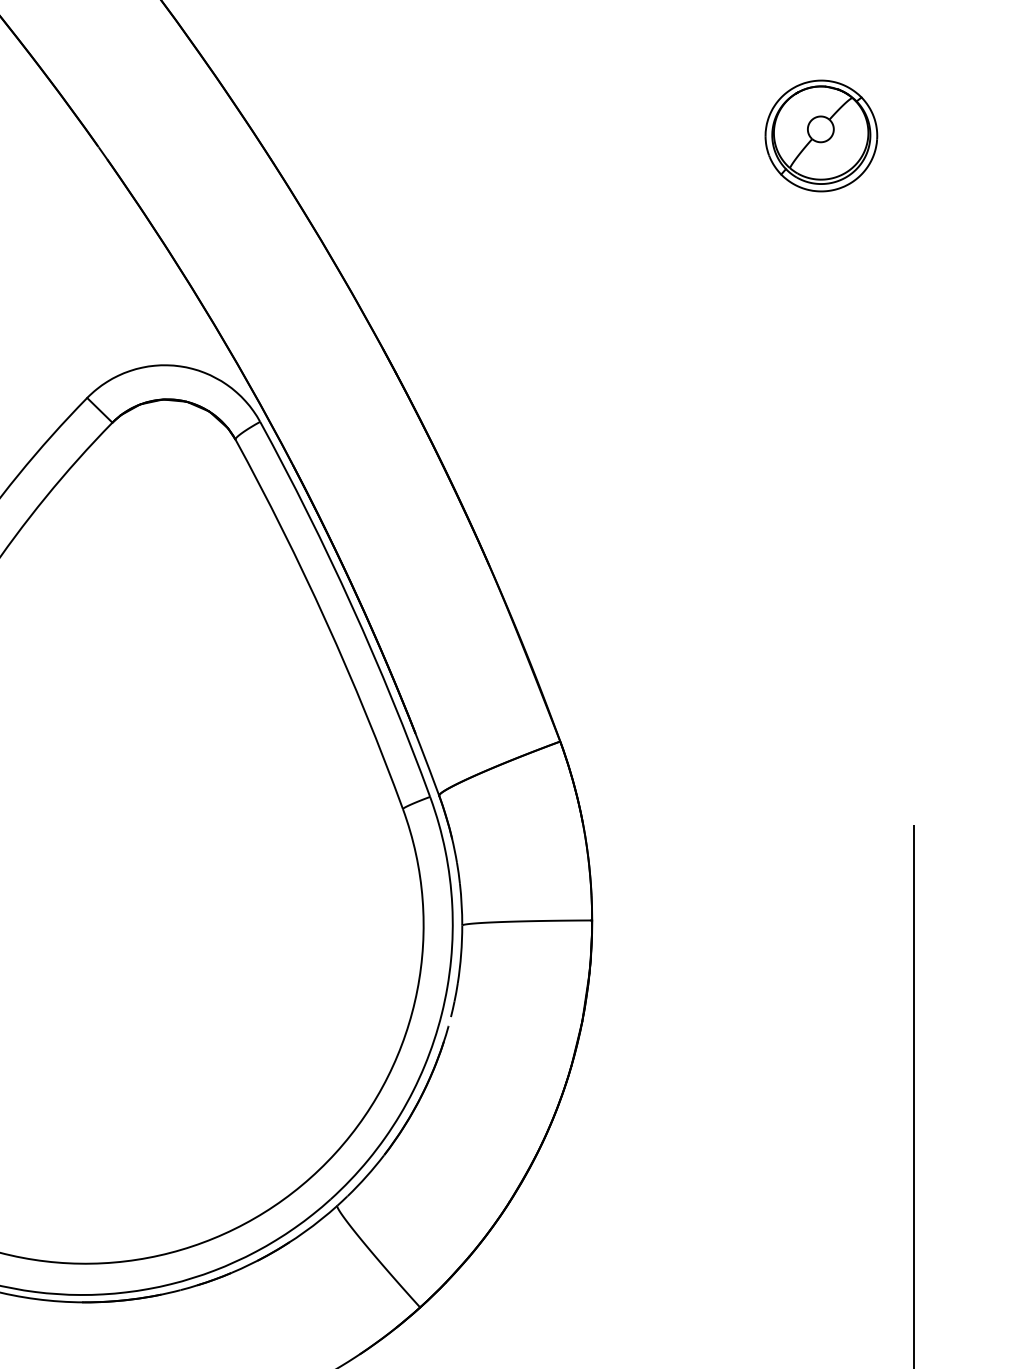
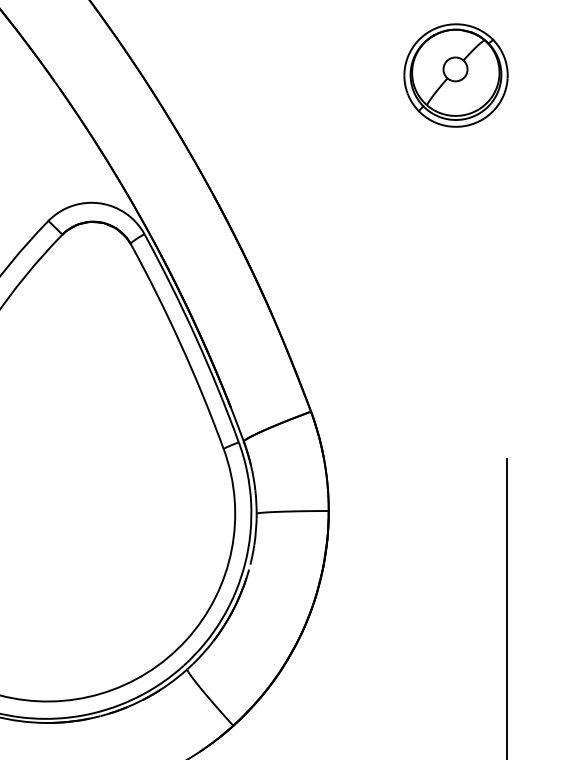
part: (820, 135) -> (455, 75), size x1.67

